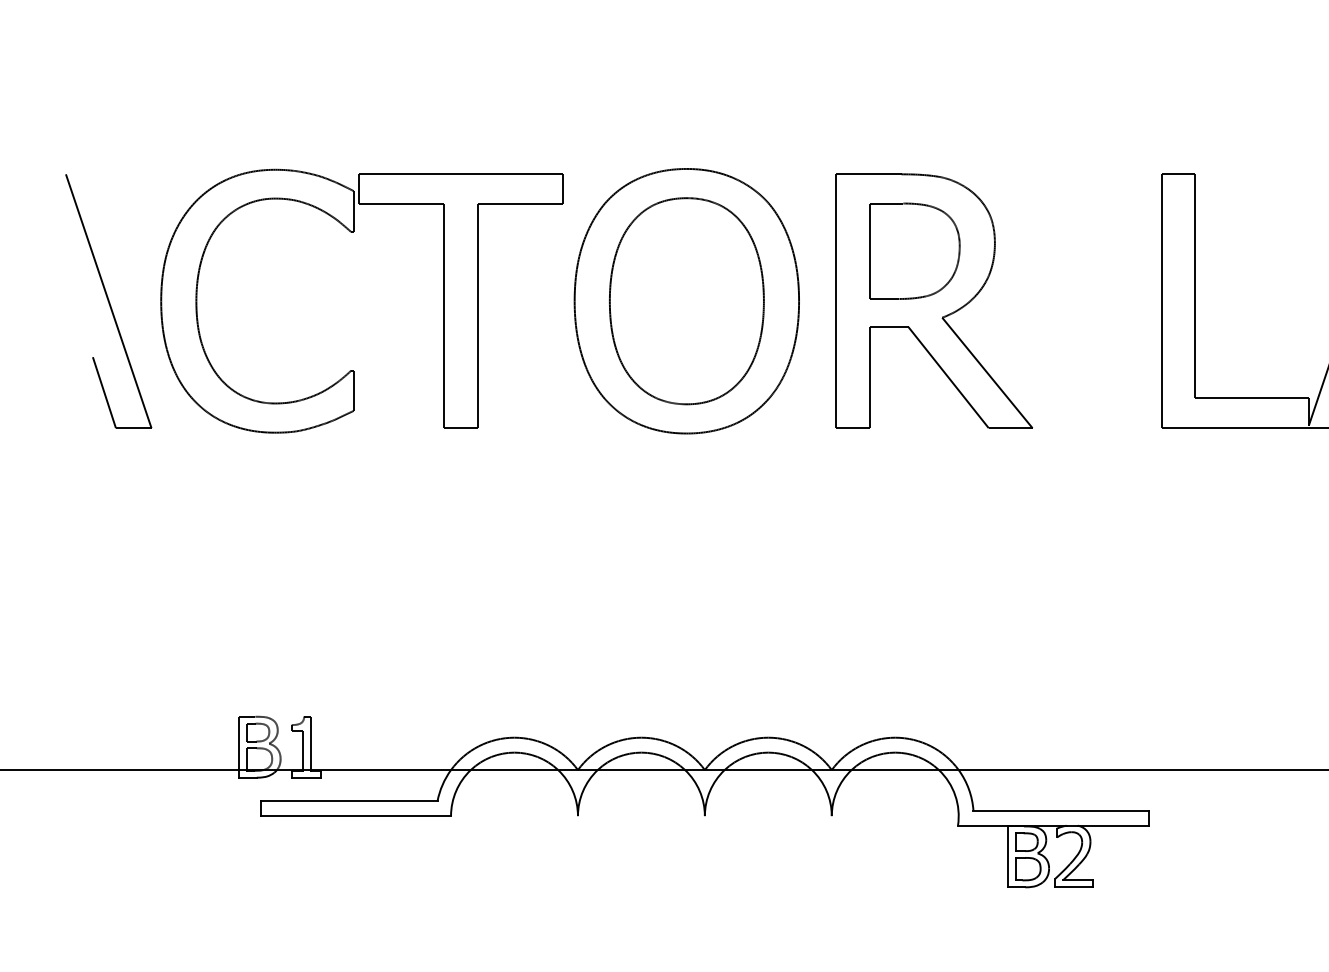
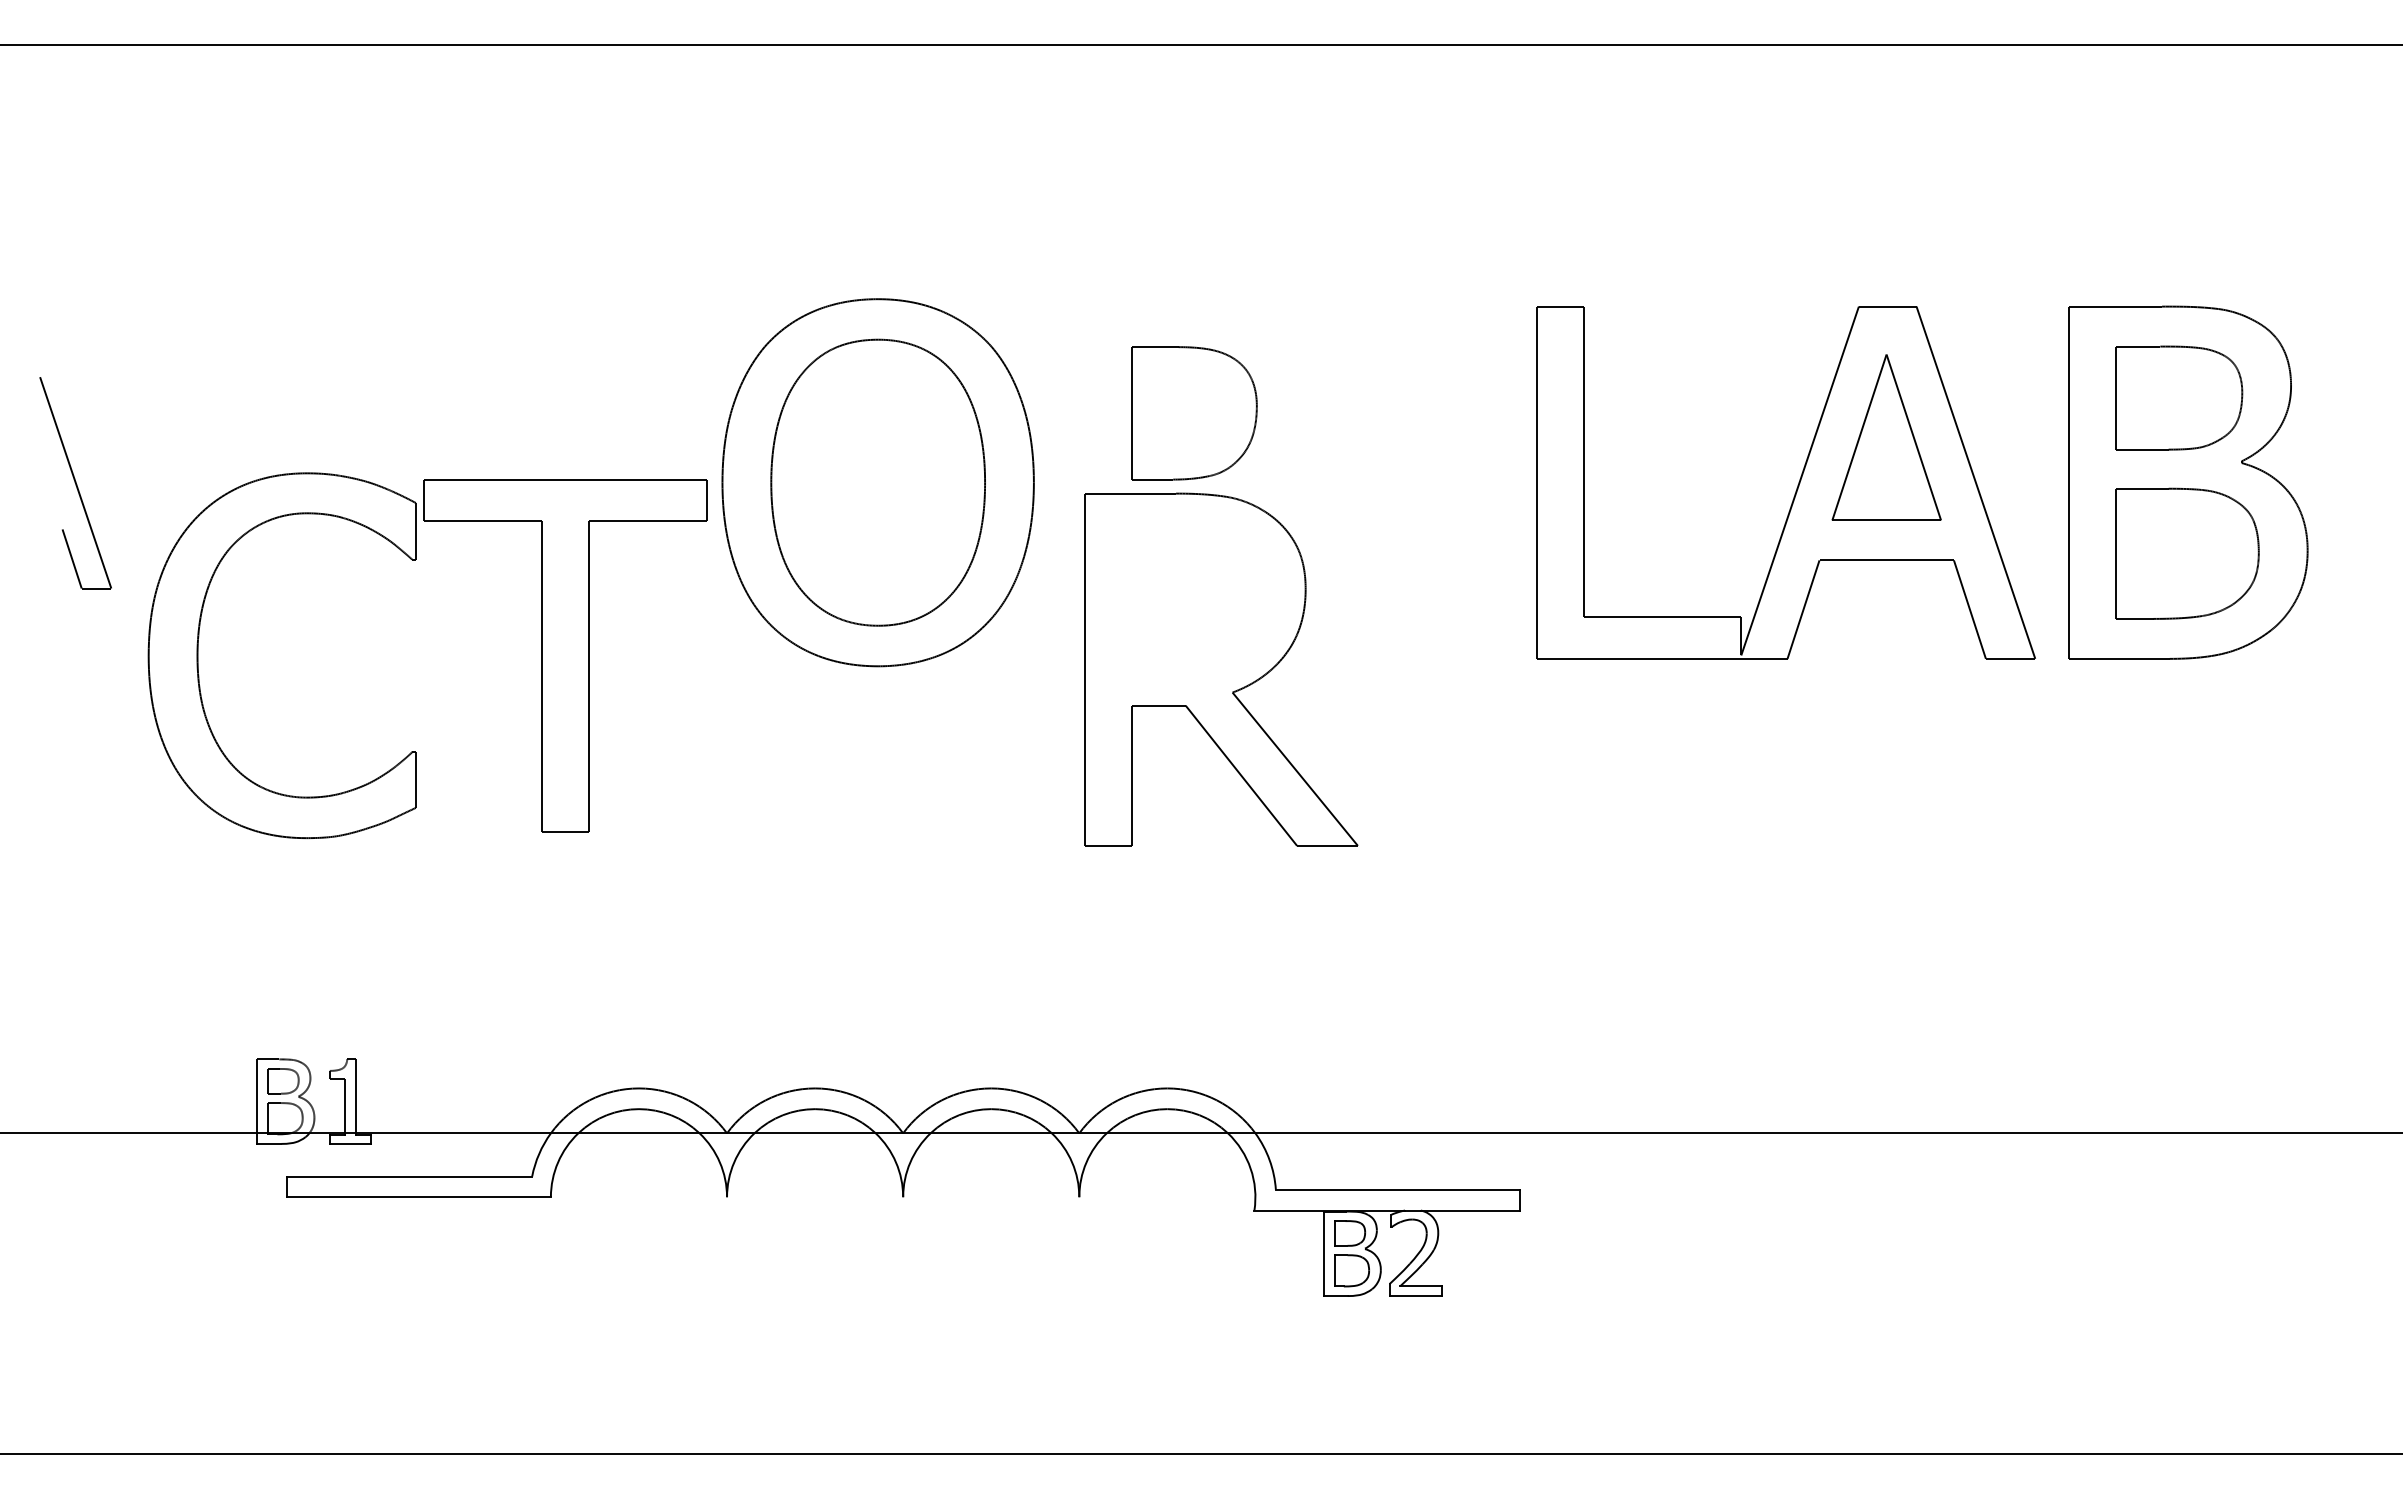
part: (353, 232) -> (415, 560), moved
part: (108, 301) -> (75, 482), size x0.6
part: (934, 301) -> (1221, 669), moved

